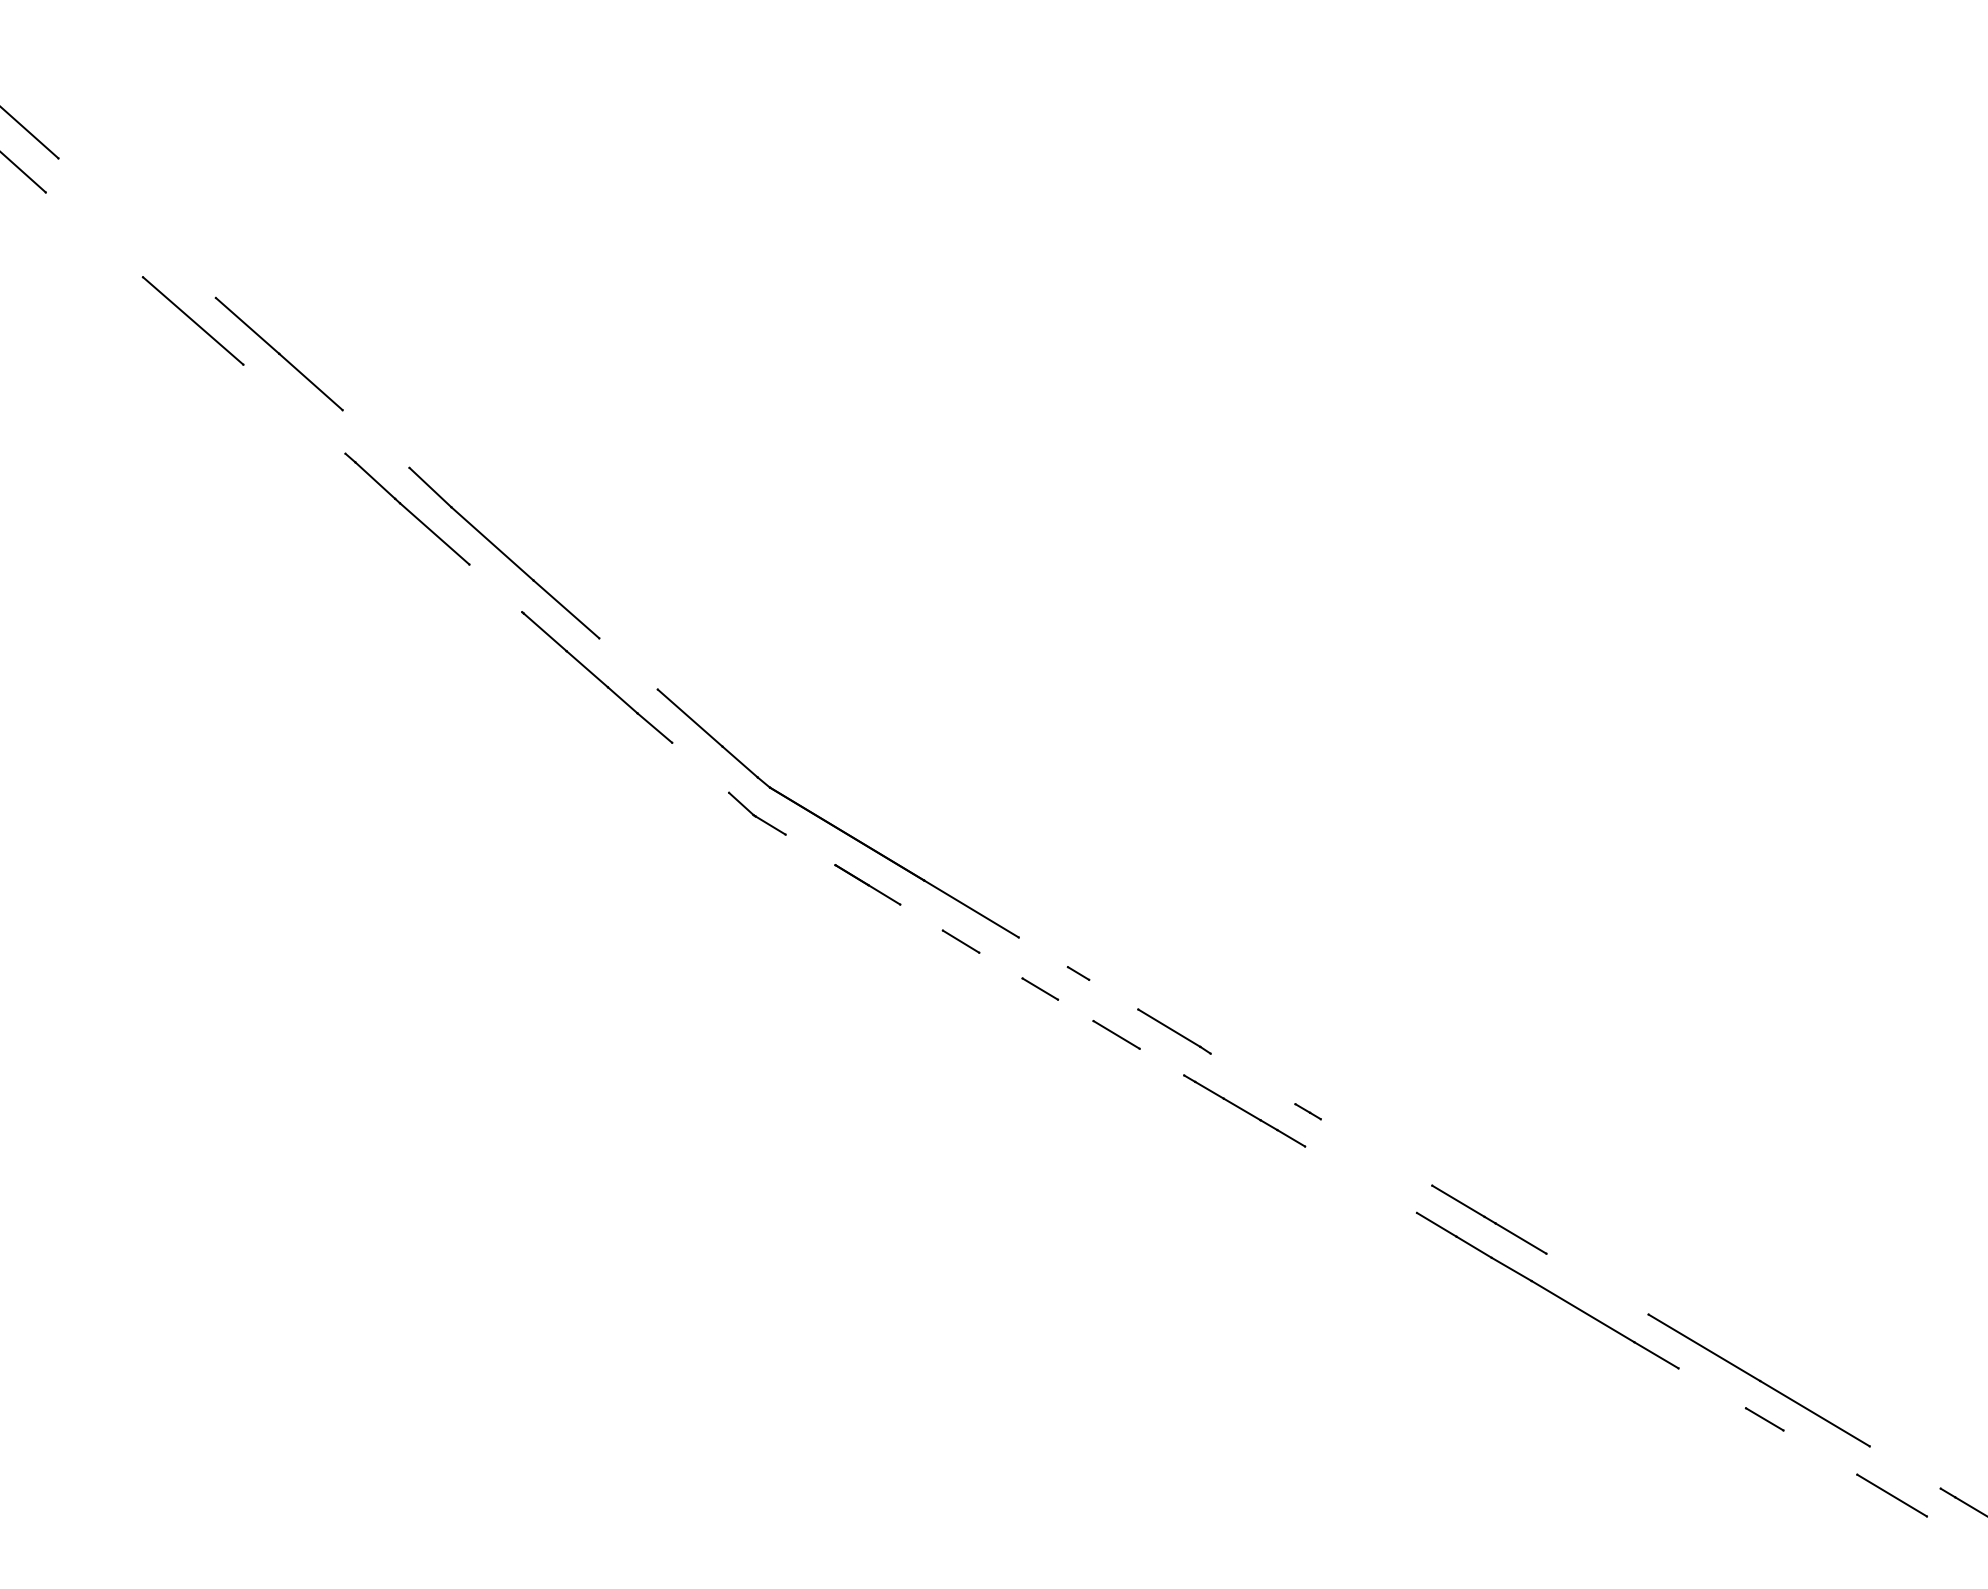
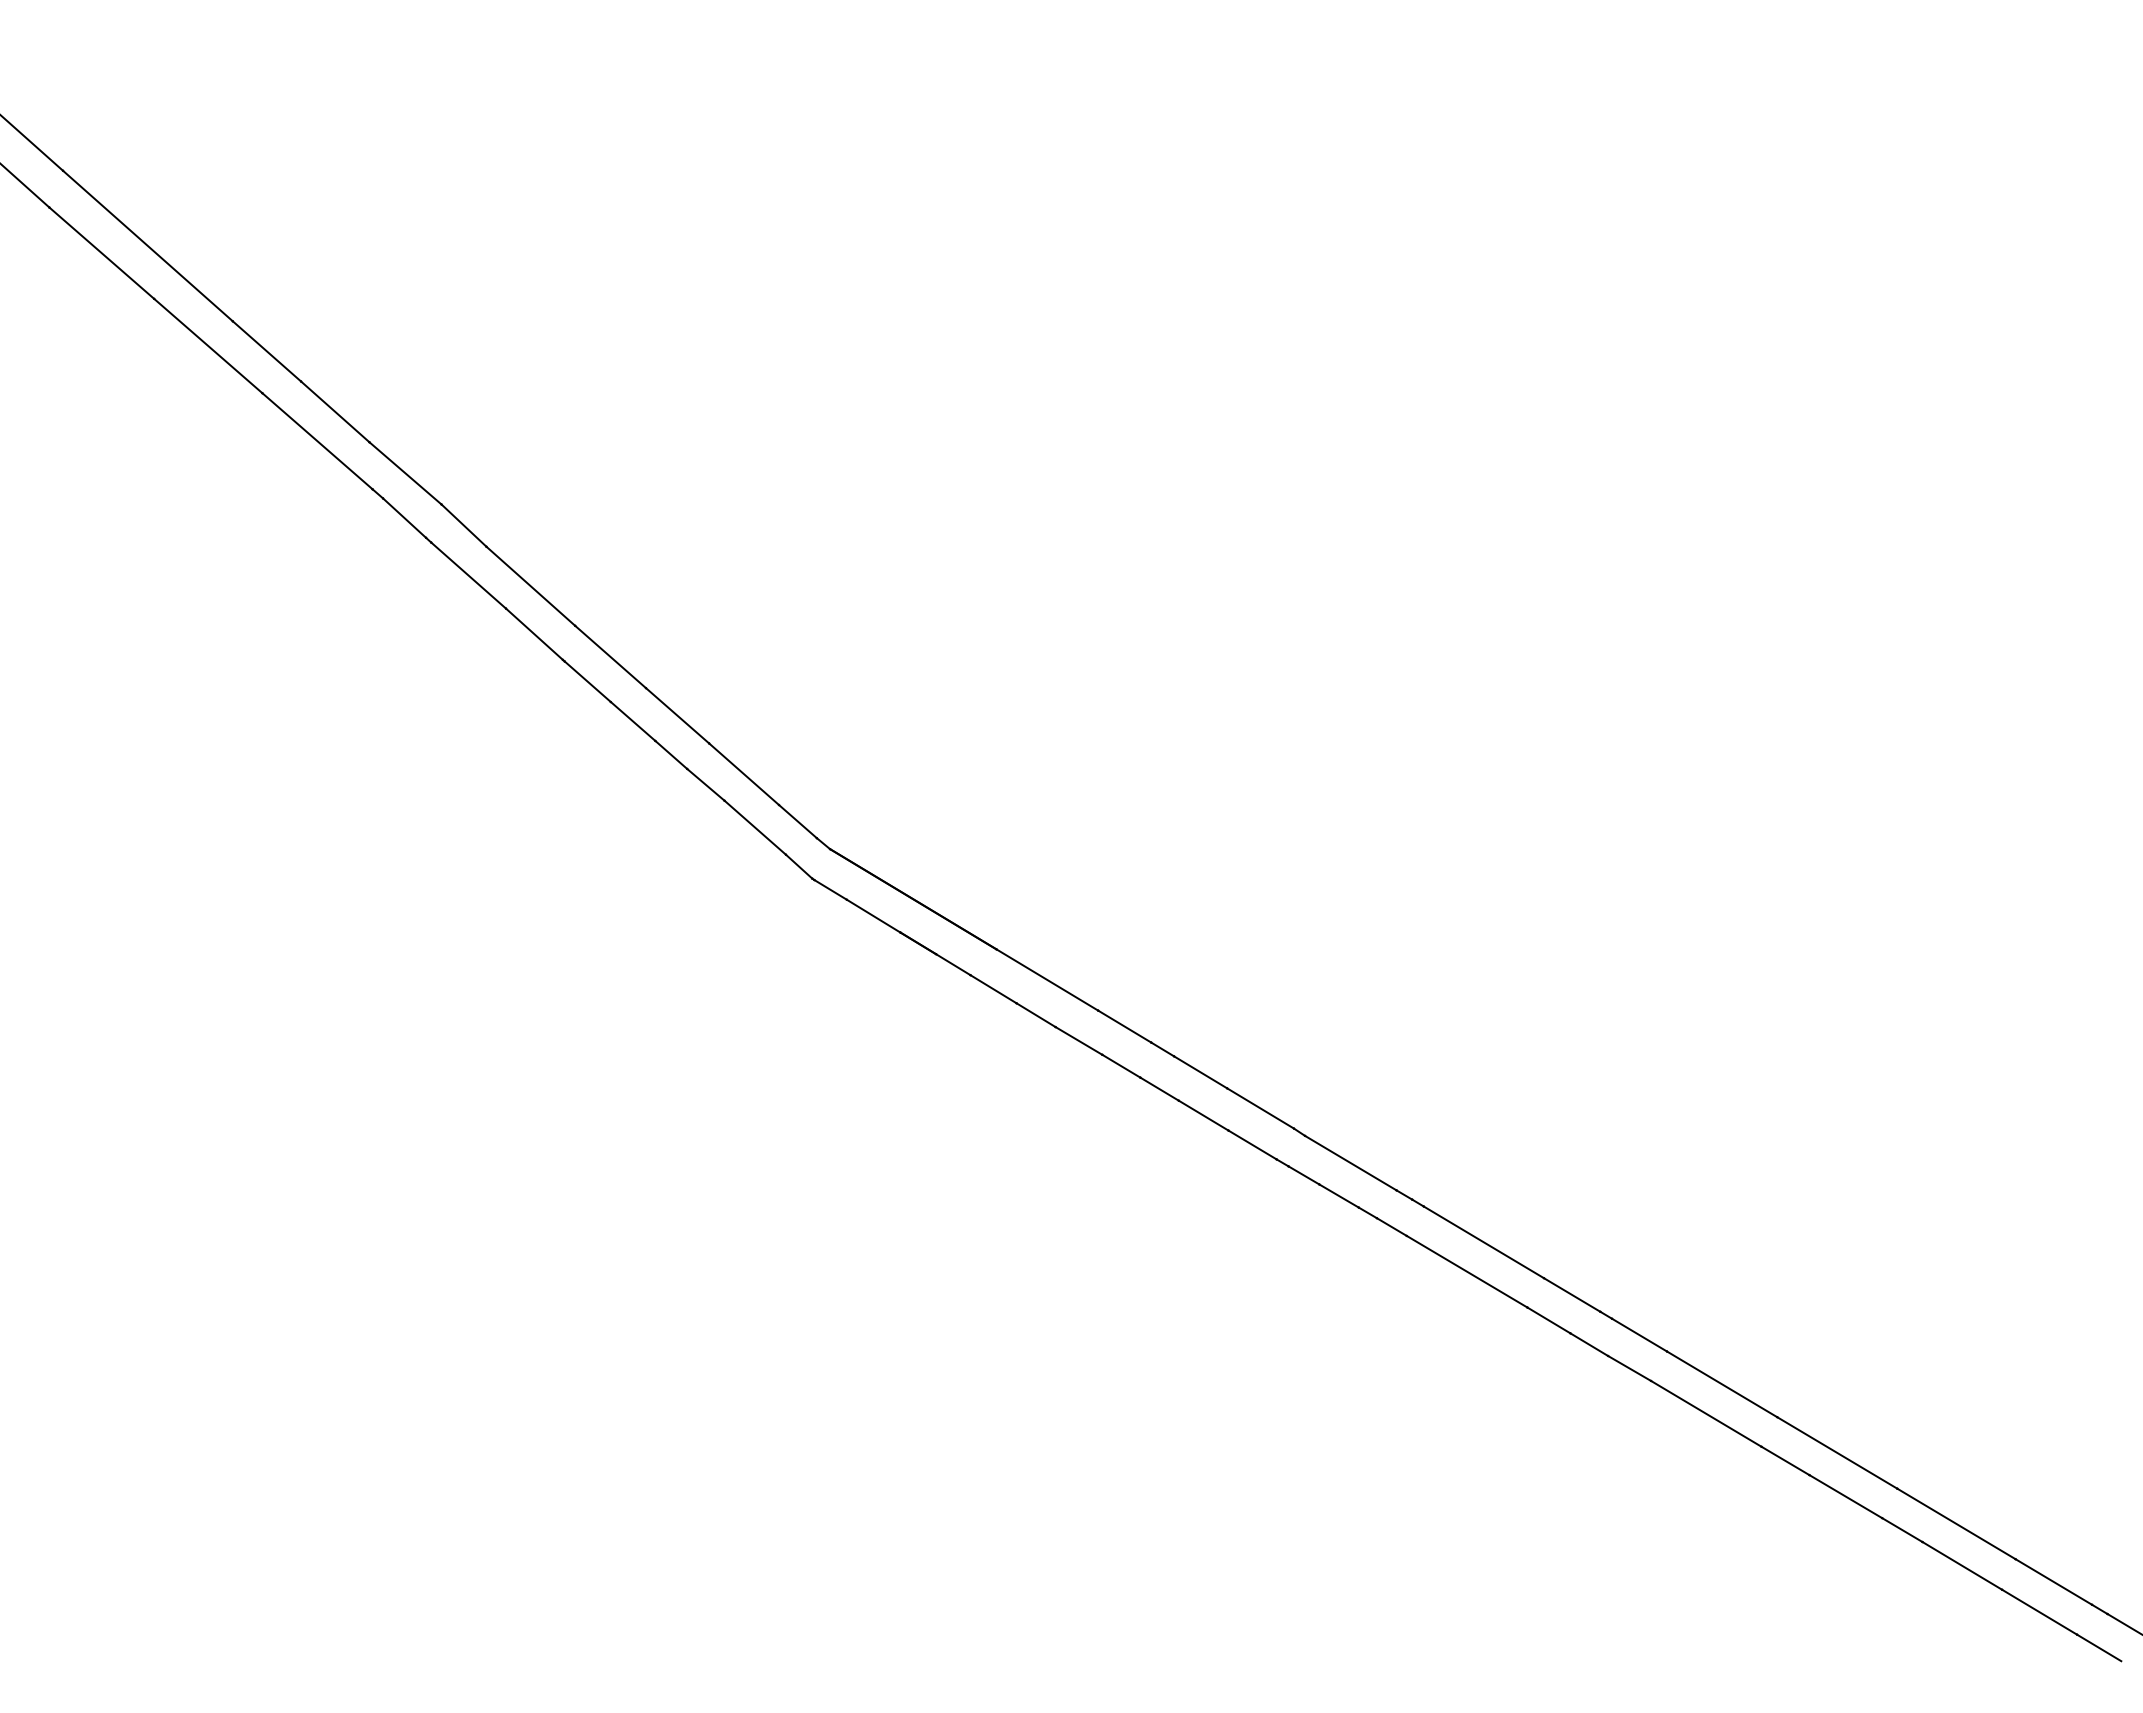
line: (136, 227) -> (147, 245), added
line: (94, 234) -> (101, 252), added
line: (294, 409) -> (317, 441), added
line: (376, 439) -> (405, 473), added
line: (495, 587) -> (534, 633), added
line: (628, 663) -> (677, 715), added
line: (699, 767) -> (754, 827), added
line: (810, 849) -> (873, 915), added
line: (921, 917) -> (993, 989), added
line: (1043, 952) -> (1124, 1026), added
line: (1000, 965) -> (1078, 1040), added
line: (1113, 994) -> (1200, 1072), added
line: (1075, 1009) -> (1159, 1088), added
line: (1161, 1061) -> (1252, 1144), added
line: (1252, 1078) -> (1350, 1162), added
line: (1376, 1152) -> (1483, 1242), added
line: (1360, 1179) -> (1466, 1271), added
line: (1597, 1284) -> (1722, 1384), added
line: (1712, 1388) -> (1845, 1496), added
line: (1820, 1452) -> (1962, 1565), added
line: (1905, 1467) -> (2053, 1581), added
line: (1947, 1528) -> (2099, 1647), added

